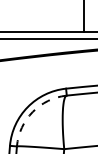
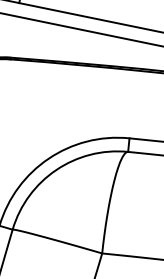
arc: (32, 112) -> (55, 170), dashed -> solid

